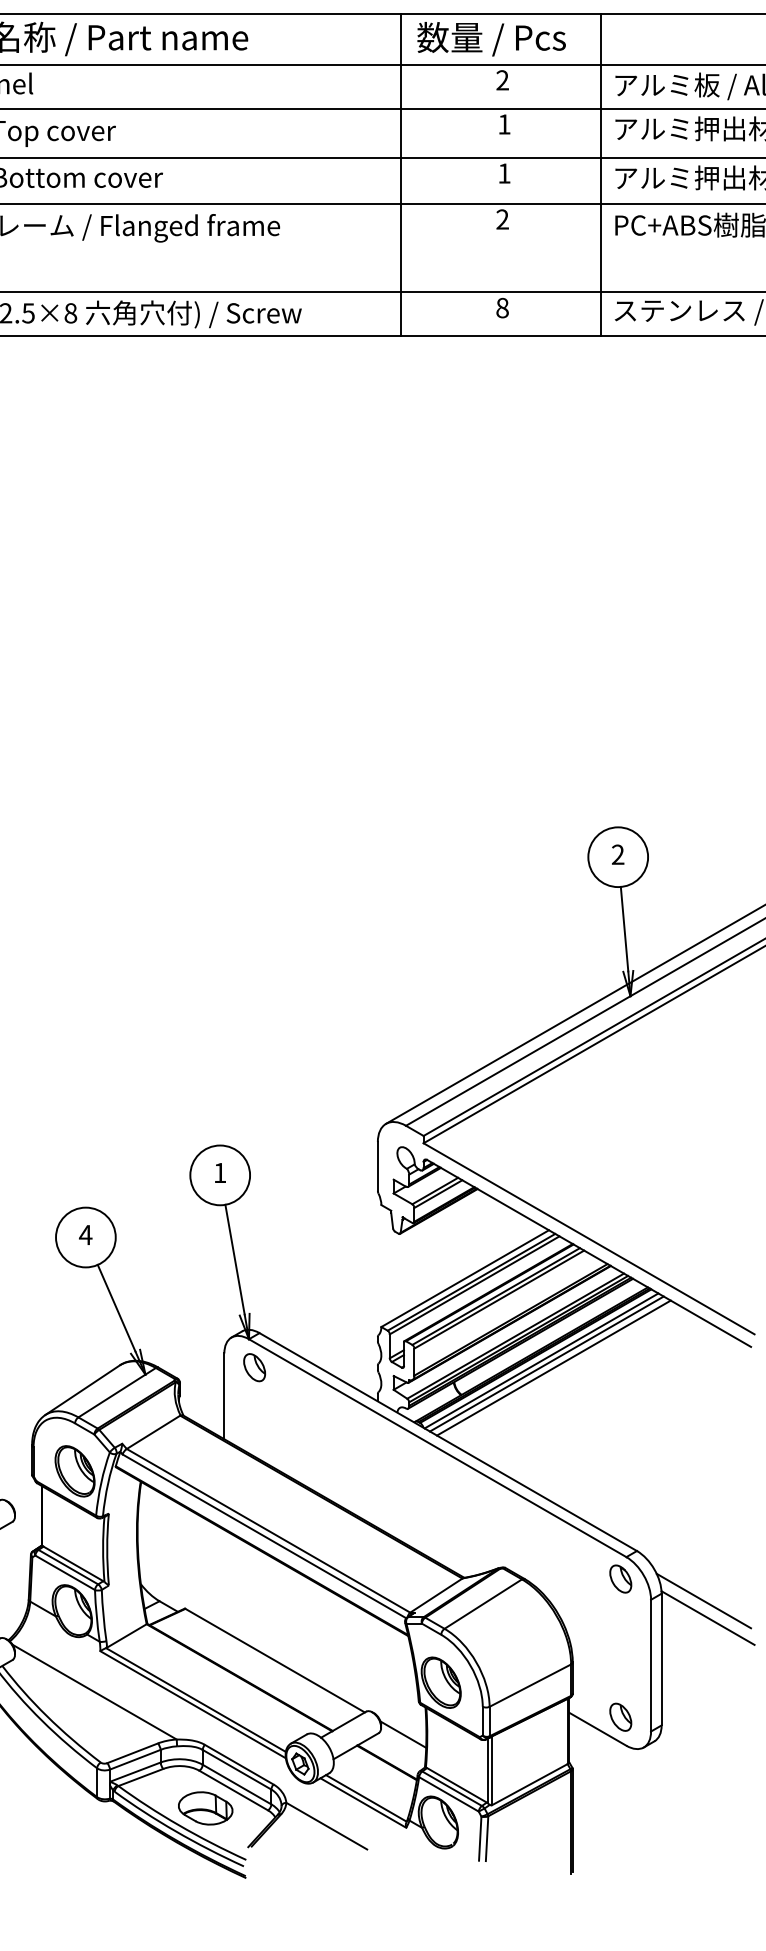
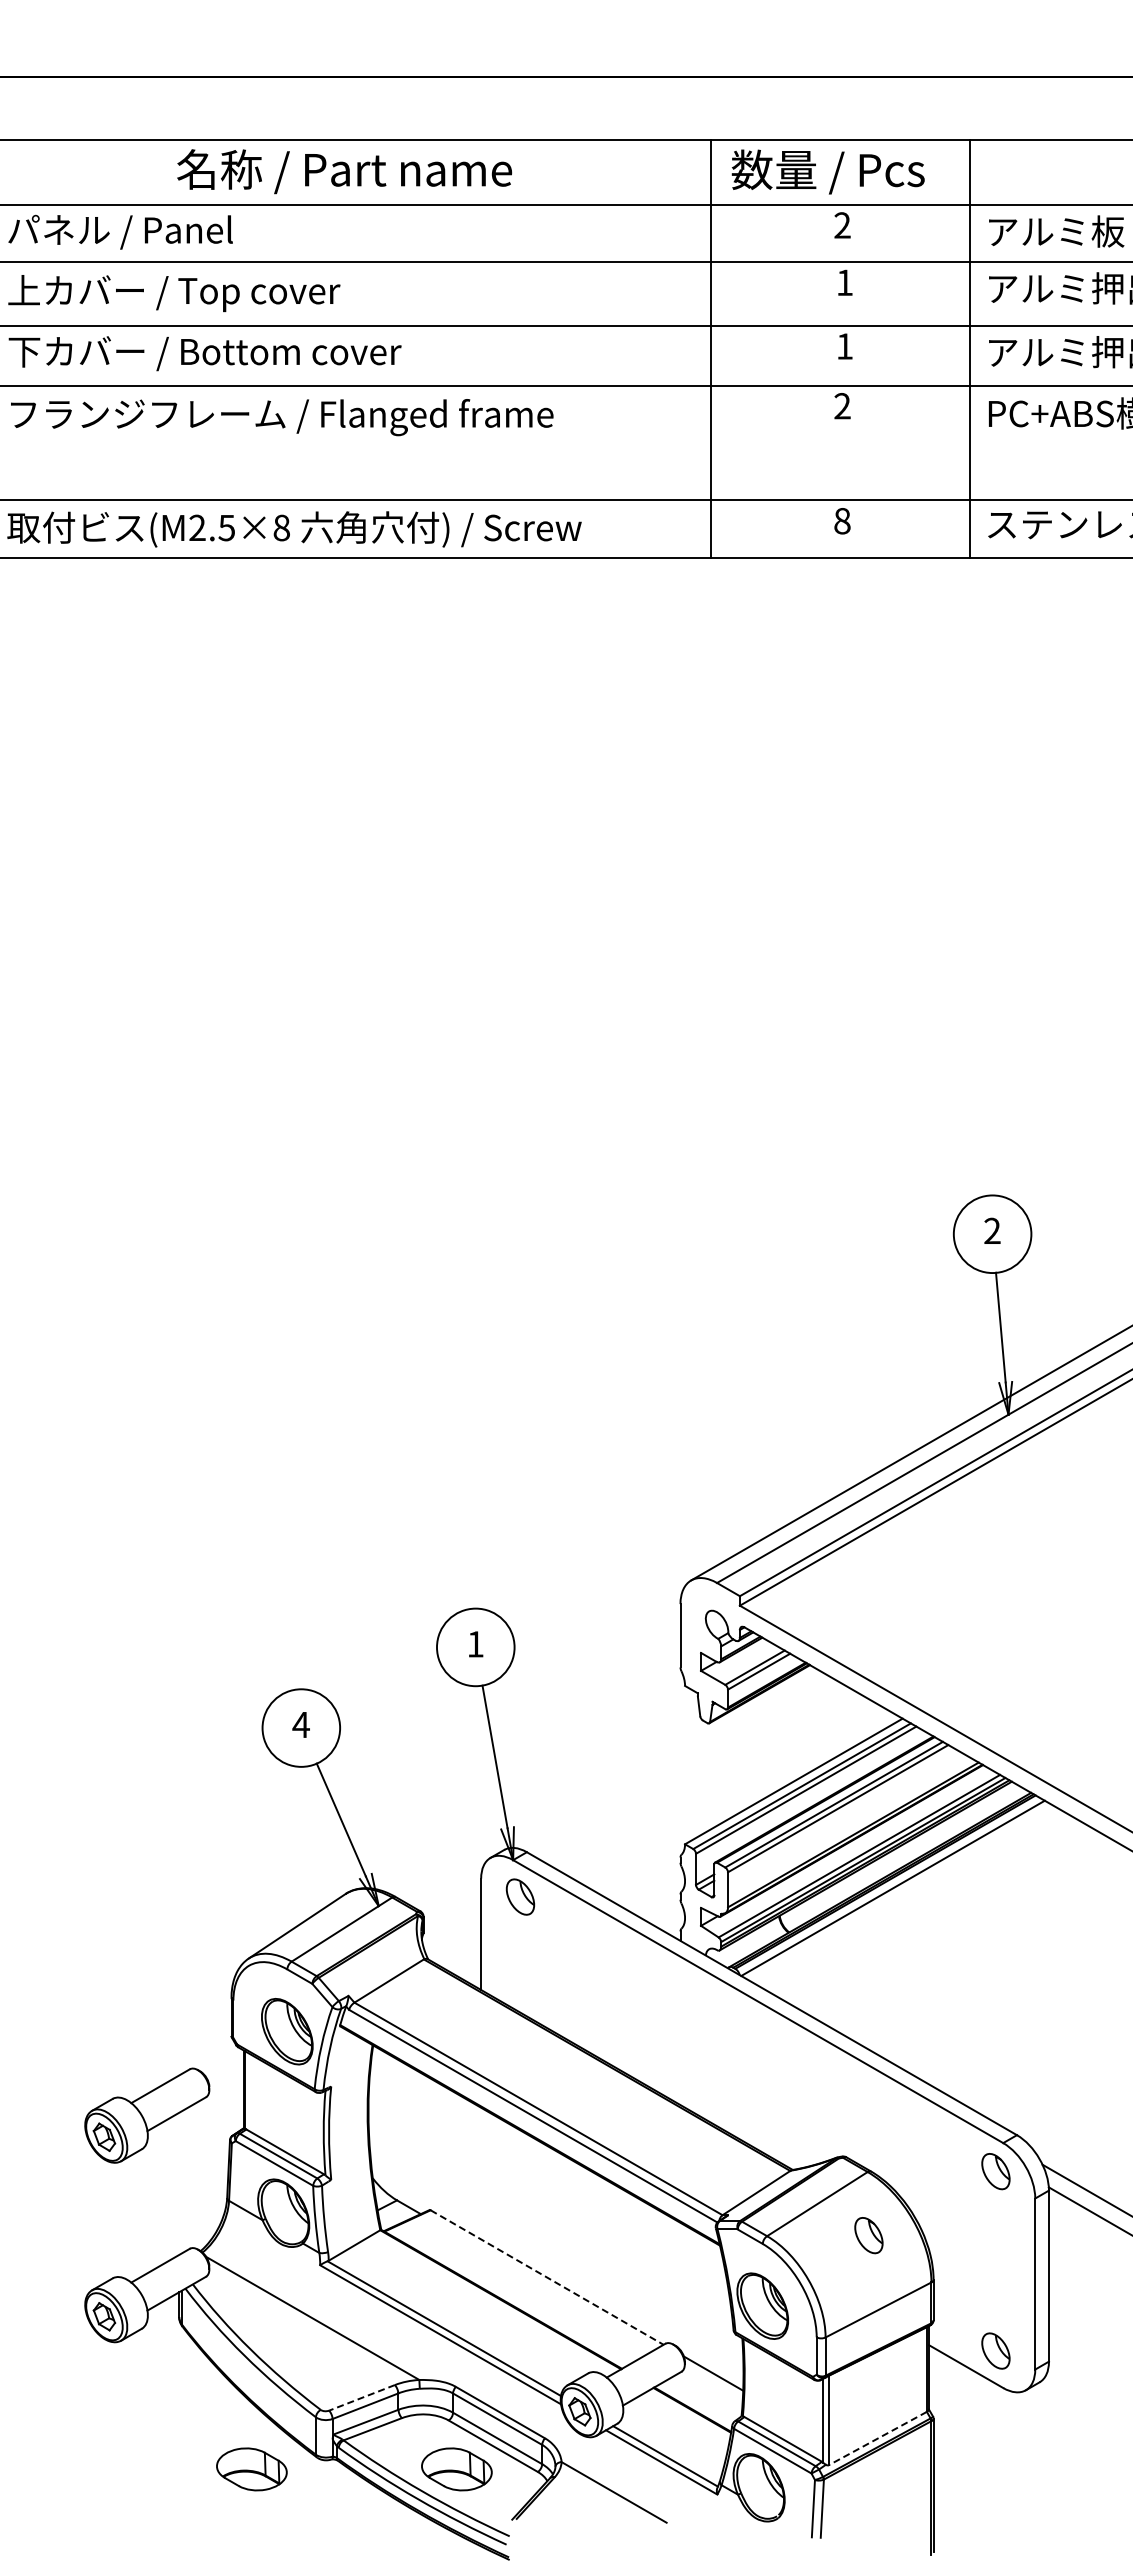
line: (546, 1363) -> (899, 1891), removed
line: (553, 1367) -> (908, 1897), removed
part: (522, 1628) -> (868, 2235), added
line: (275, 1660) -> (547, 2277), solid -> dashed
line: (132, 1753) -> (361, 2398), solid -> dashed
line: (529, 1784) -> (877, 2438), solid -> dashed
part: (47, 1808) -> (251, 2469), added

